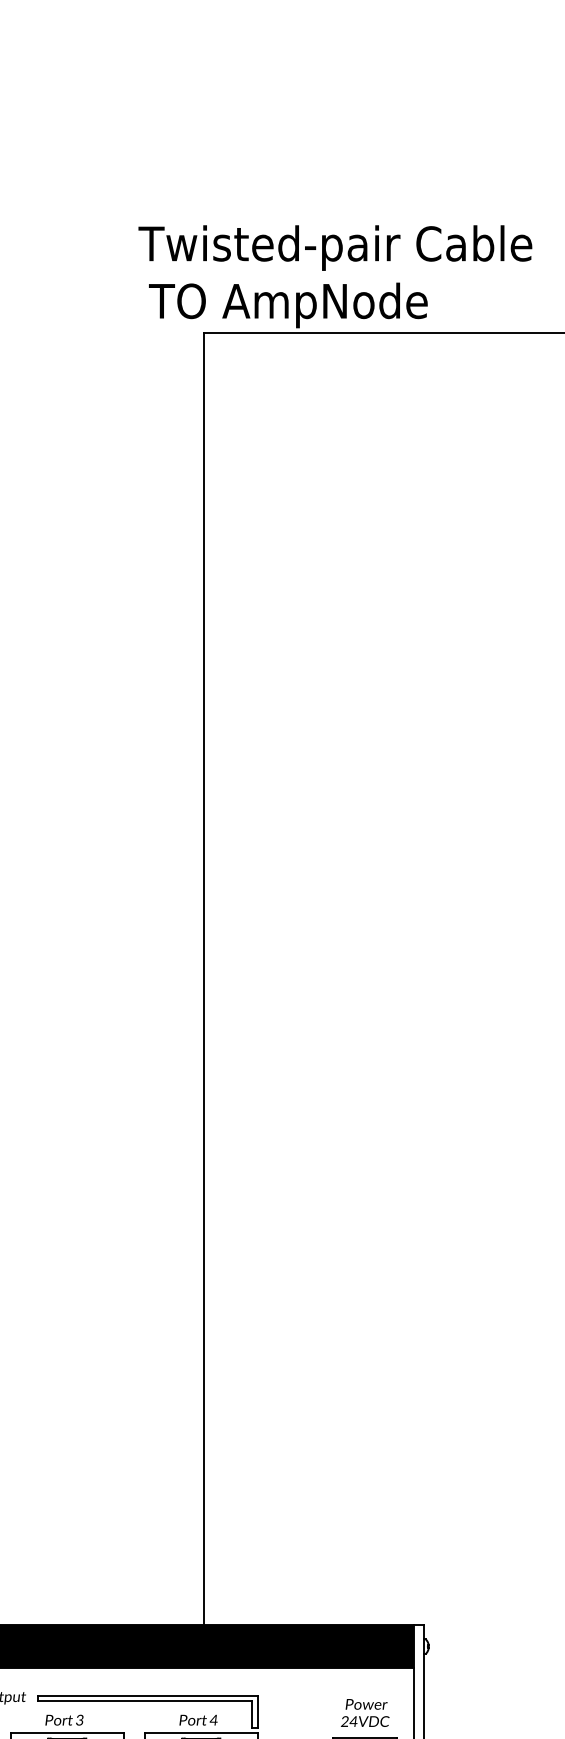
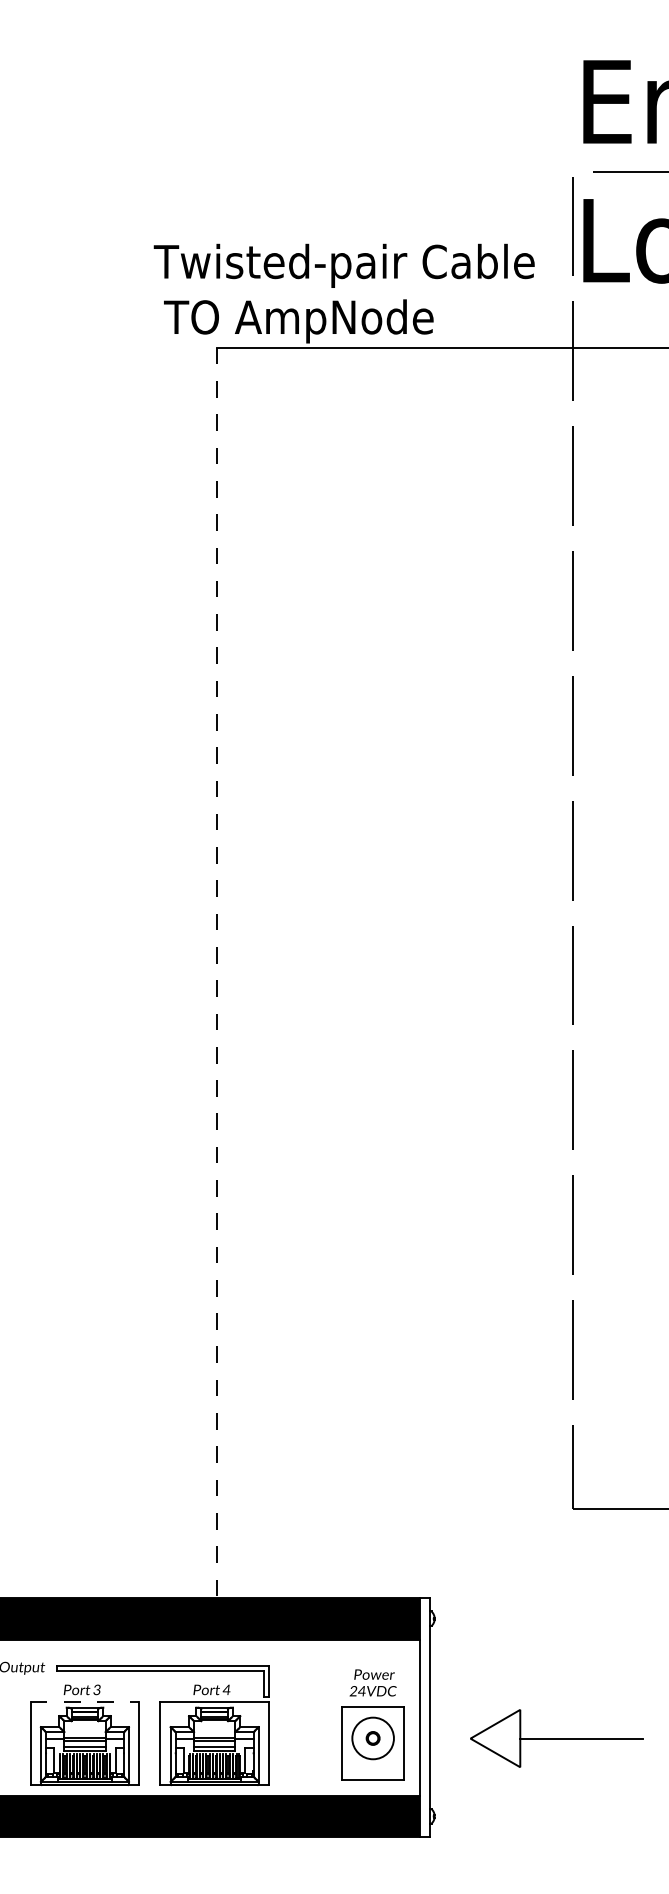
line: (204, 979) -> (217, 973), solid -> dashed
line: (67, 1733) -> (85, 1702), solid -> dashed

